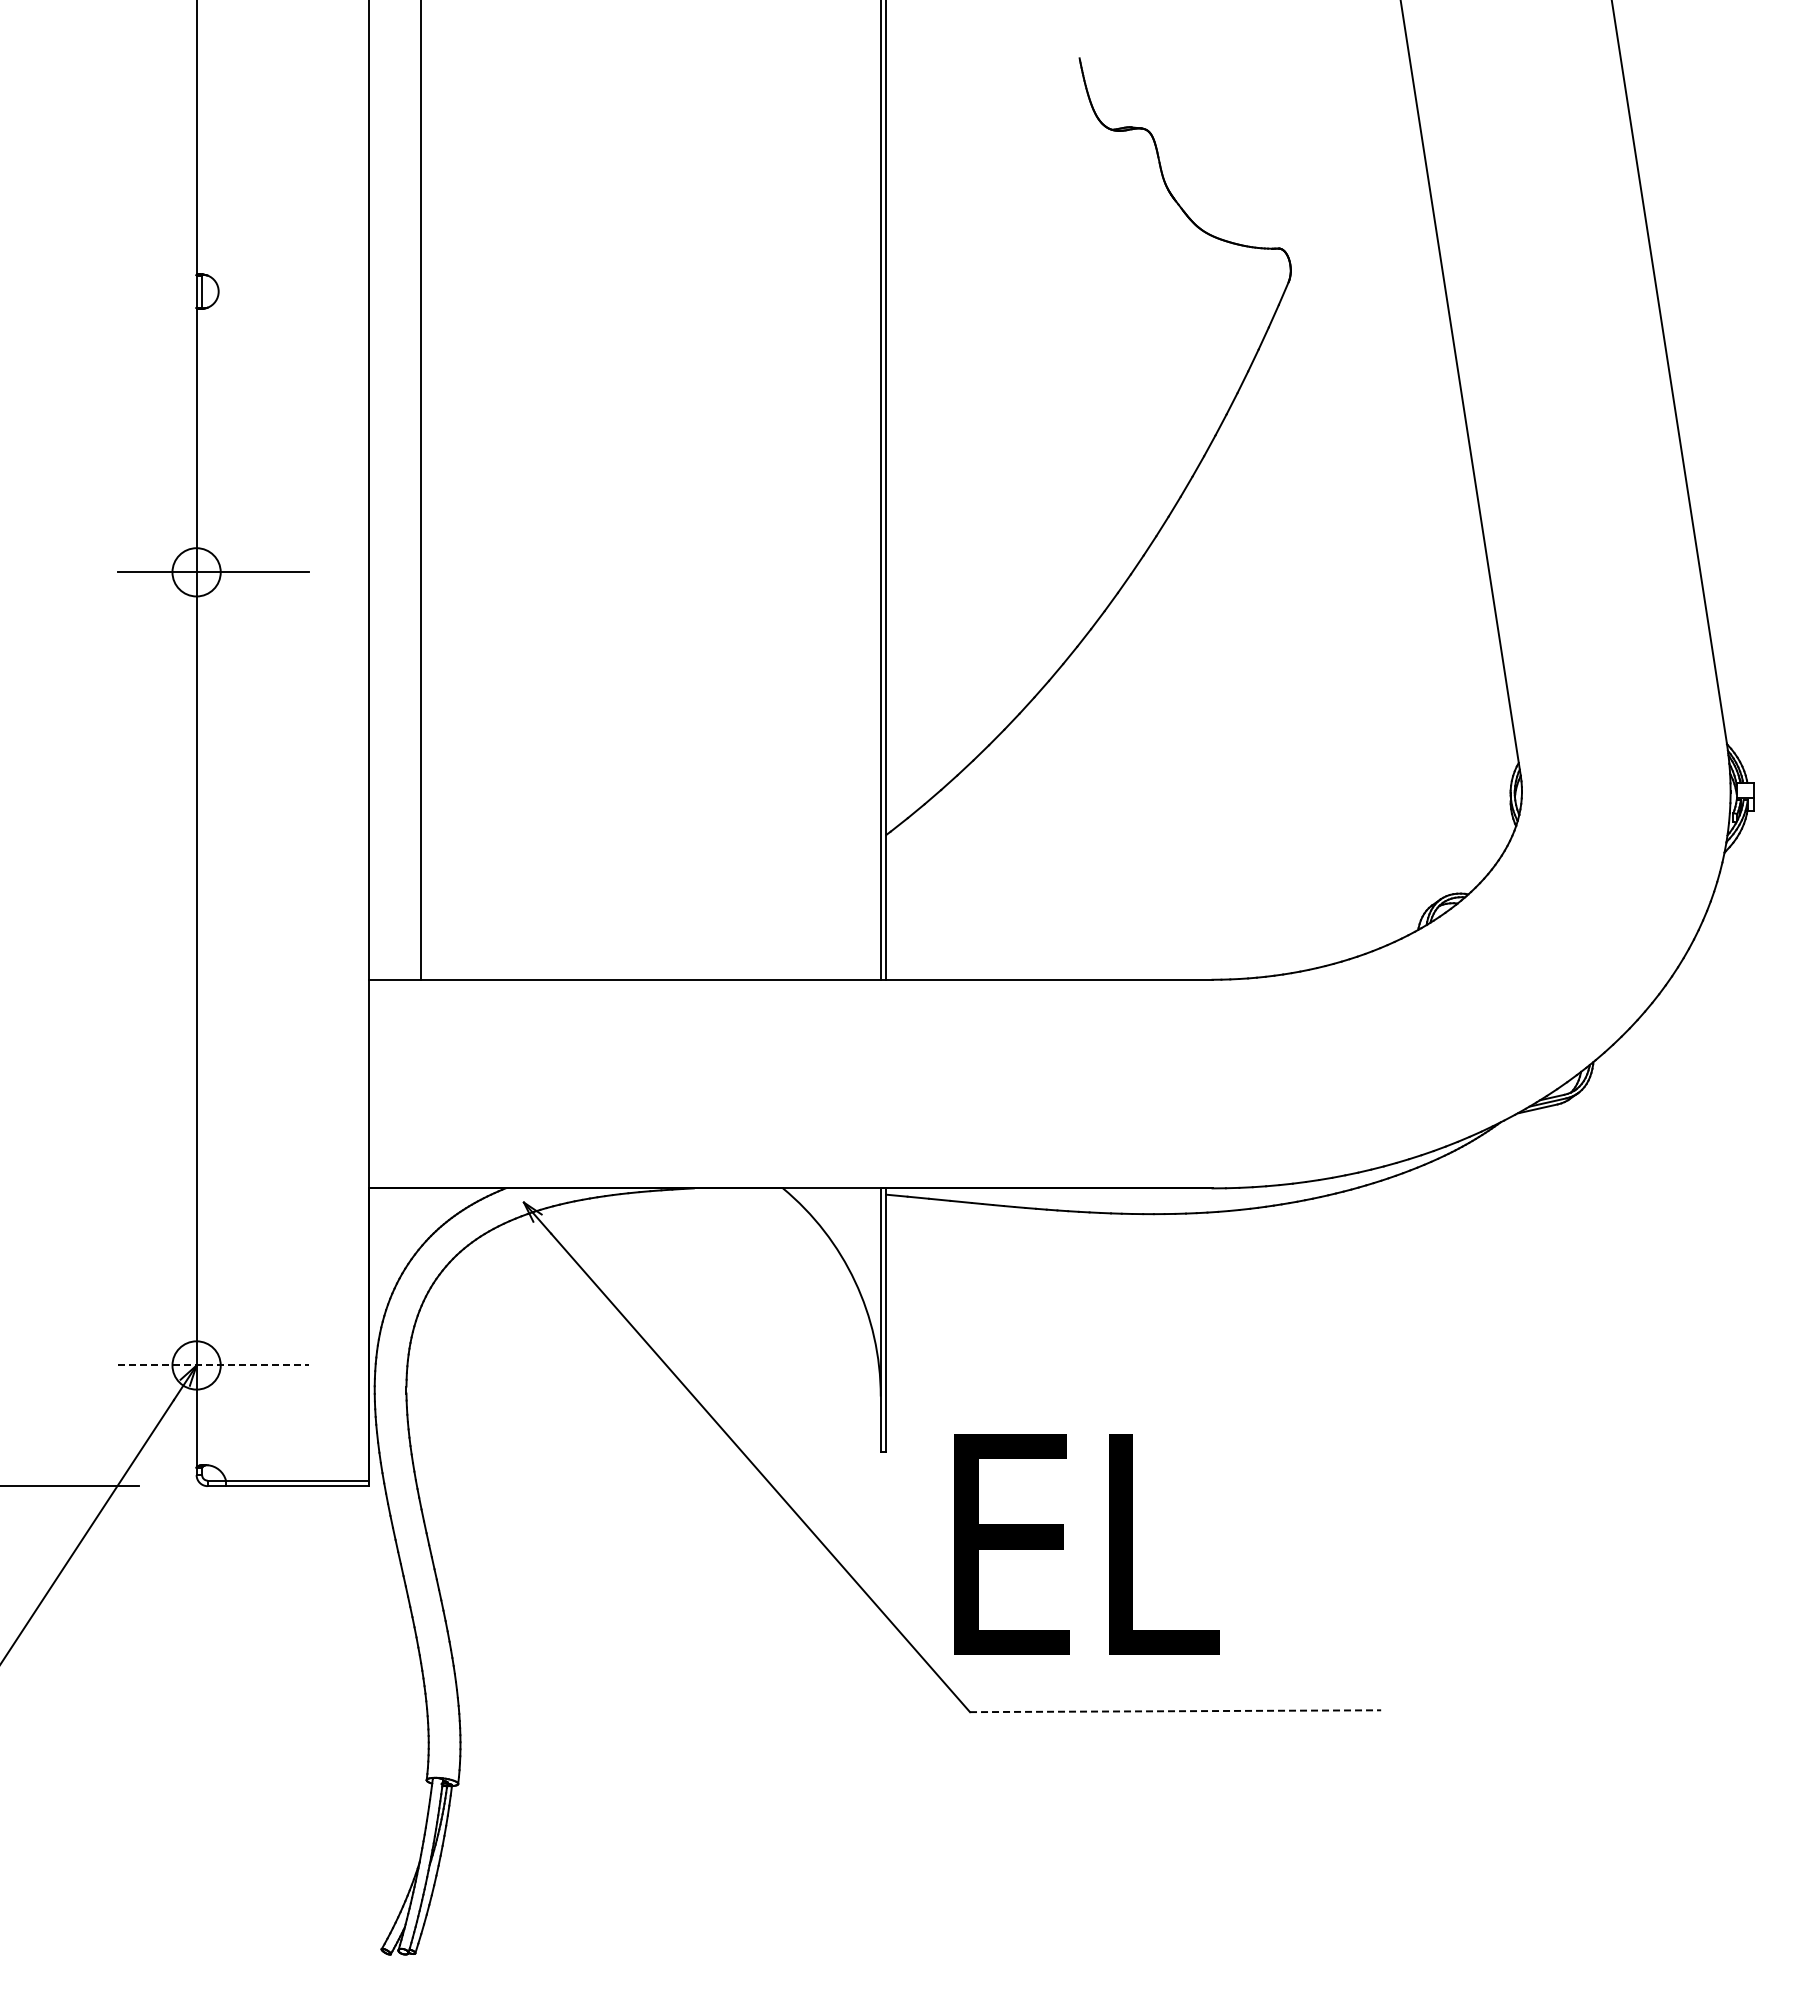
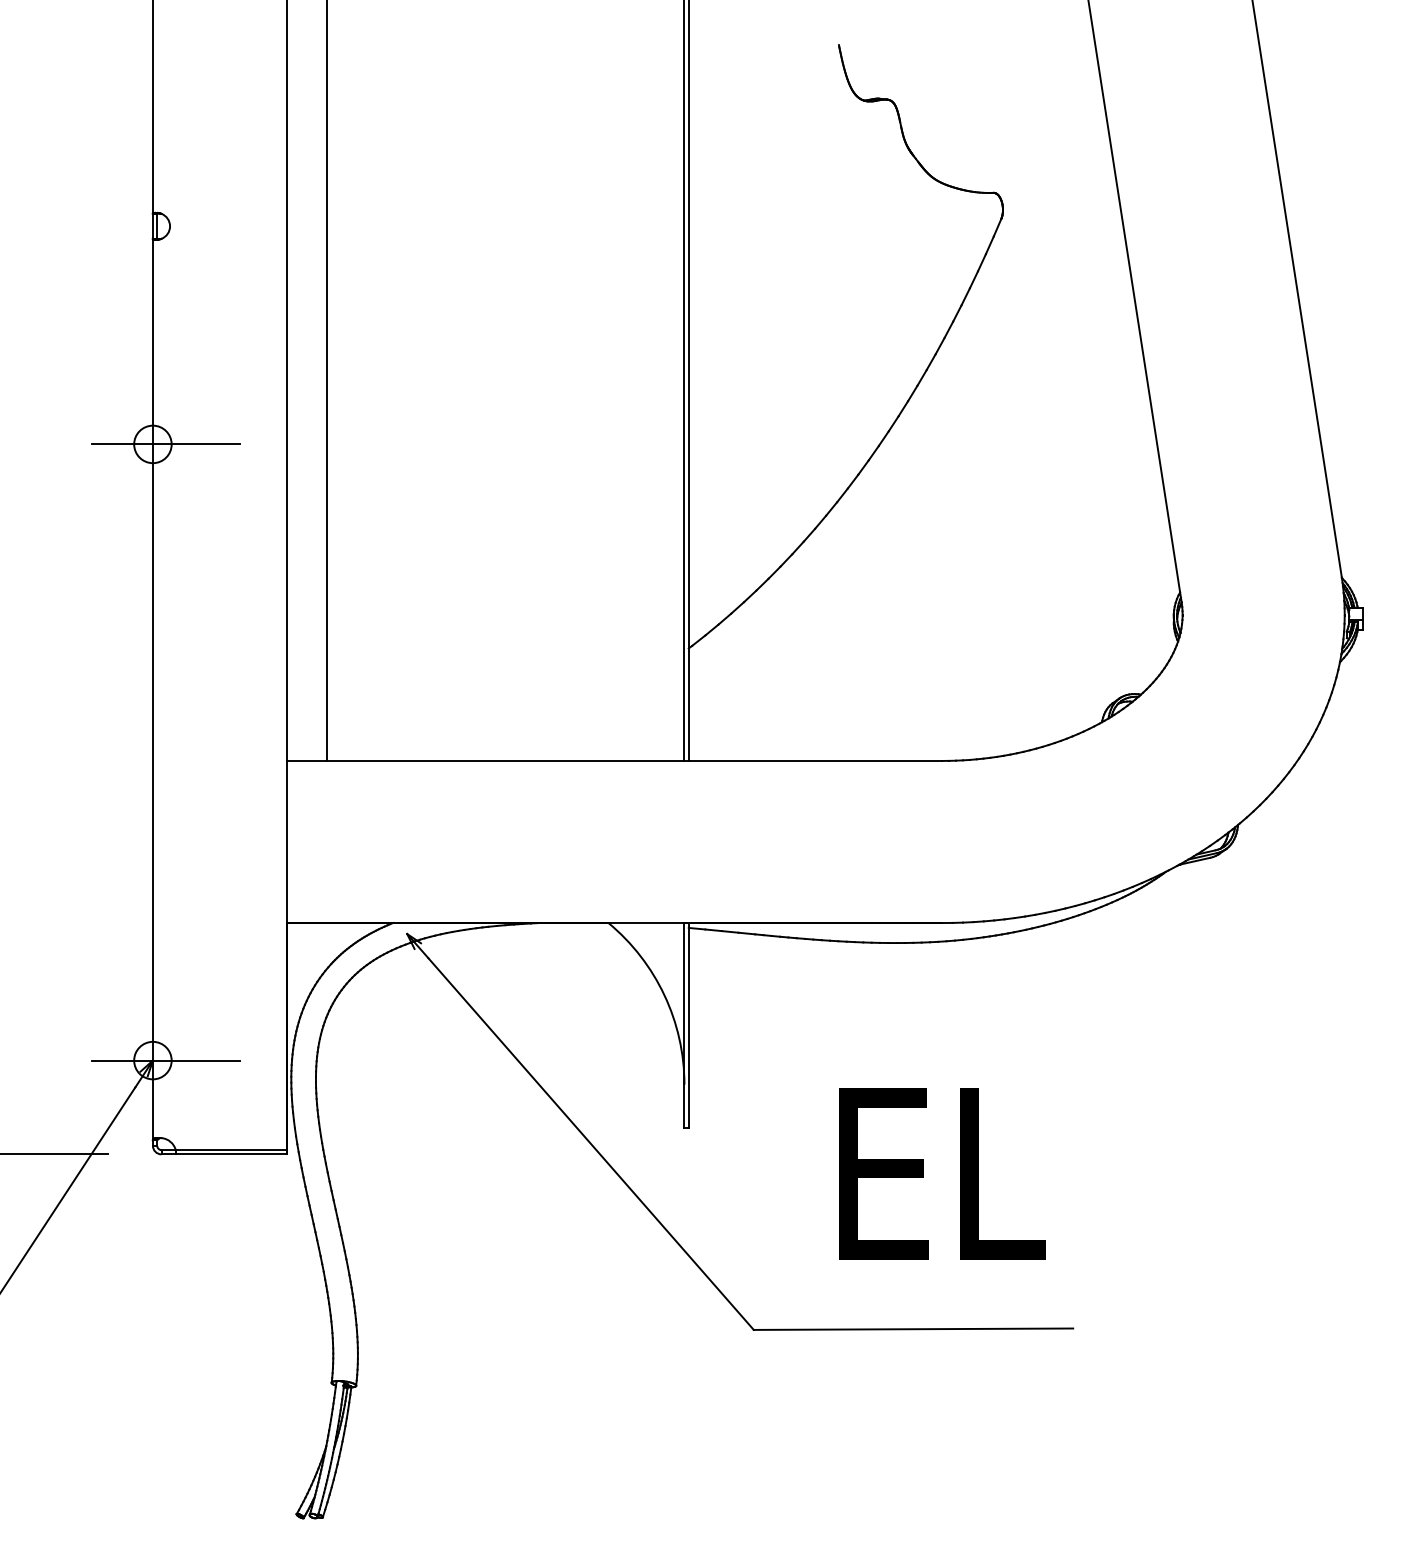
line: (214, 1365) -> (166, 1060), dashed -> solid
text: (1086, 1544) -> (942, 1174), moved
line: (1175, 1711) -> (913, 1329), dashed -> solid

